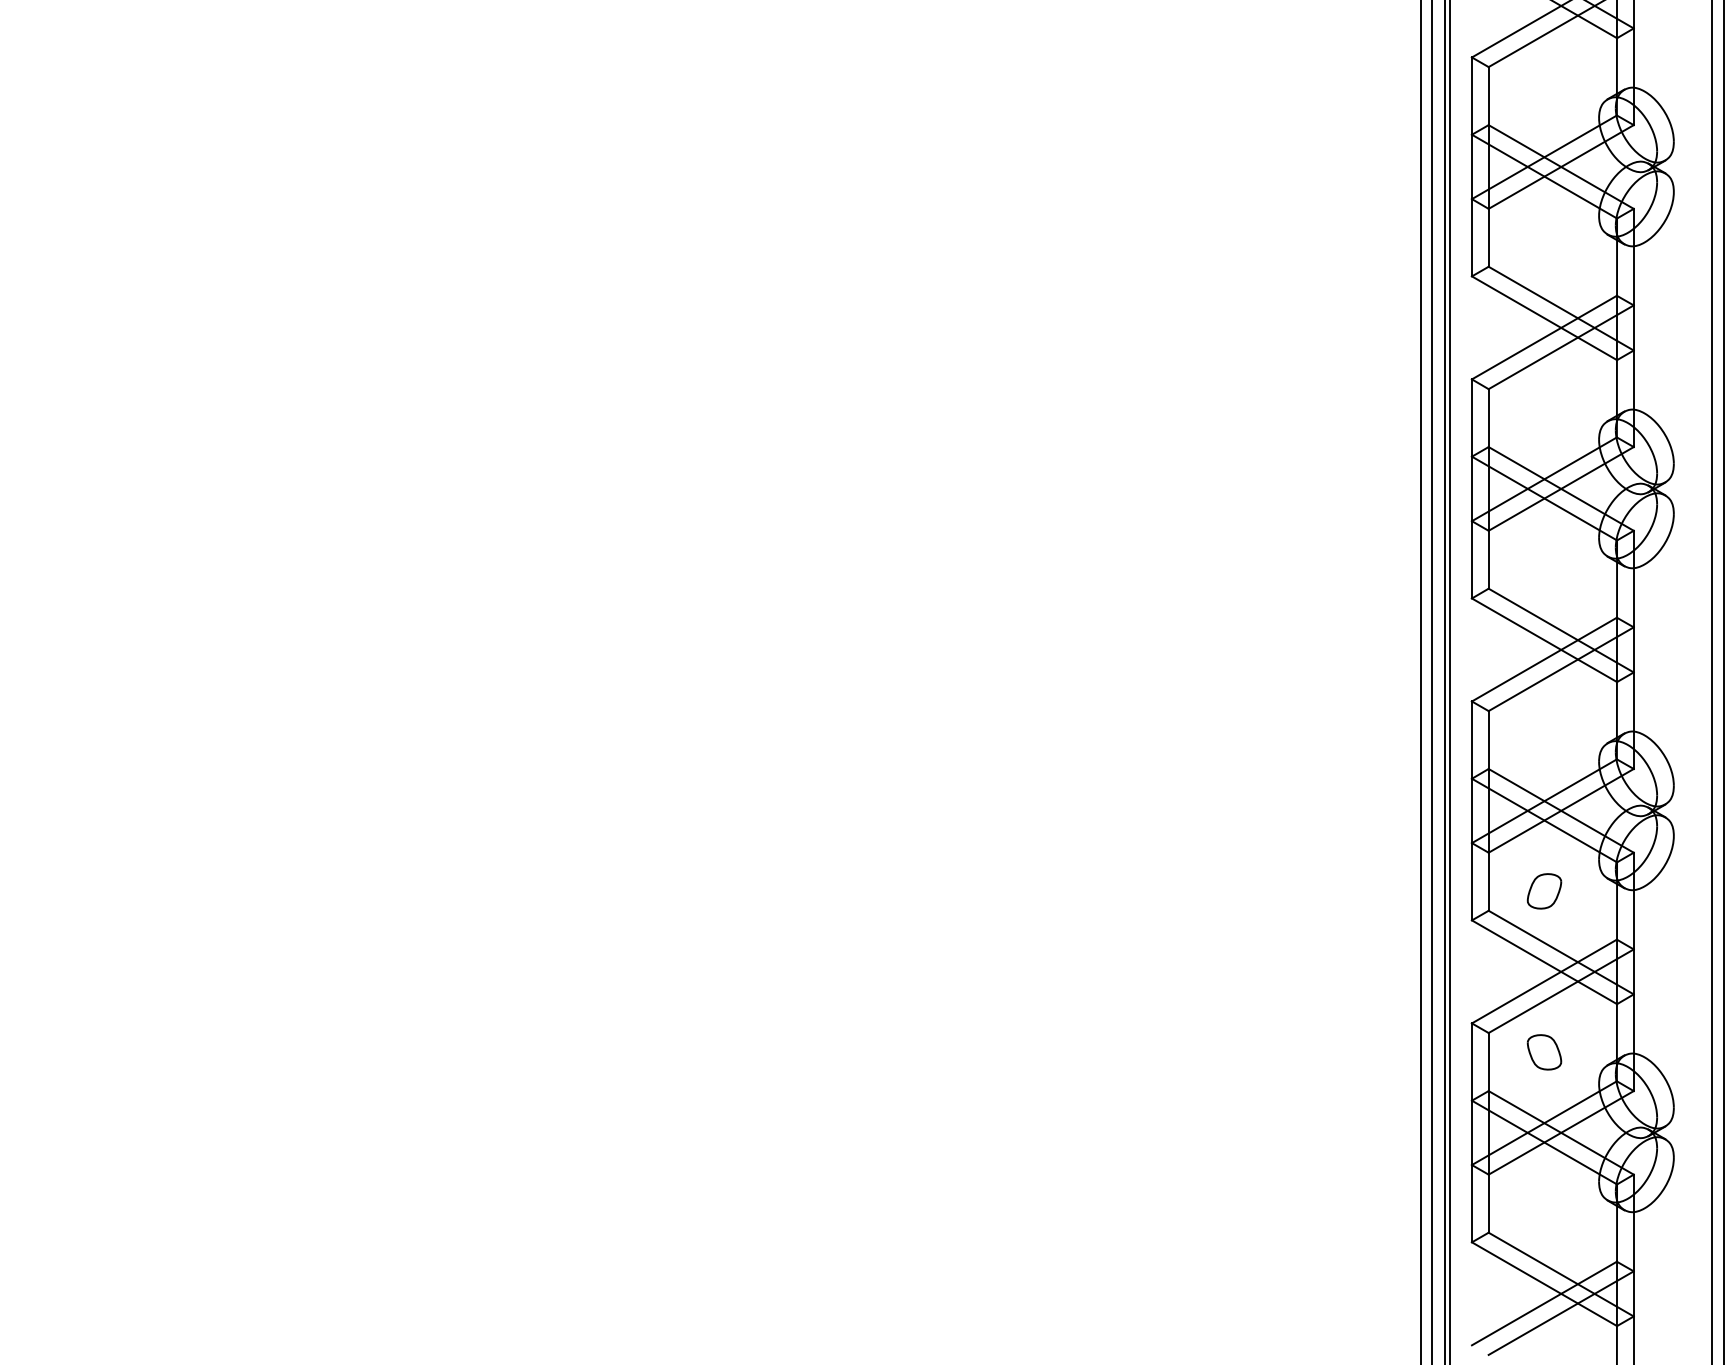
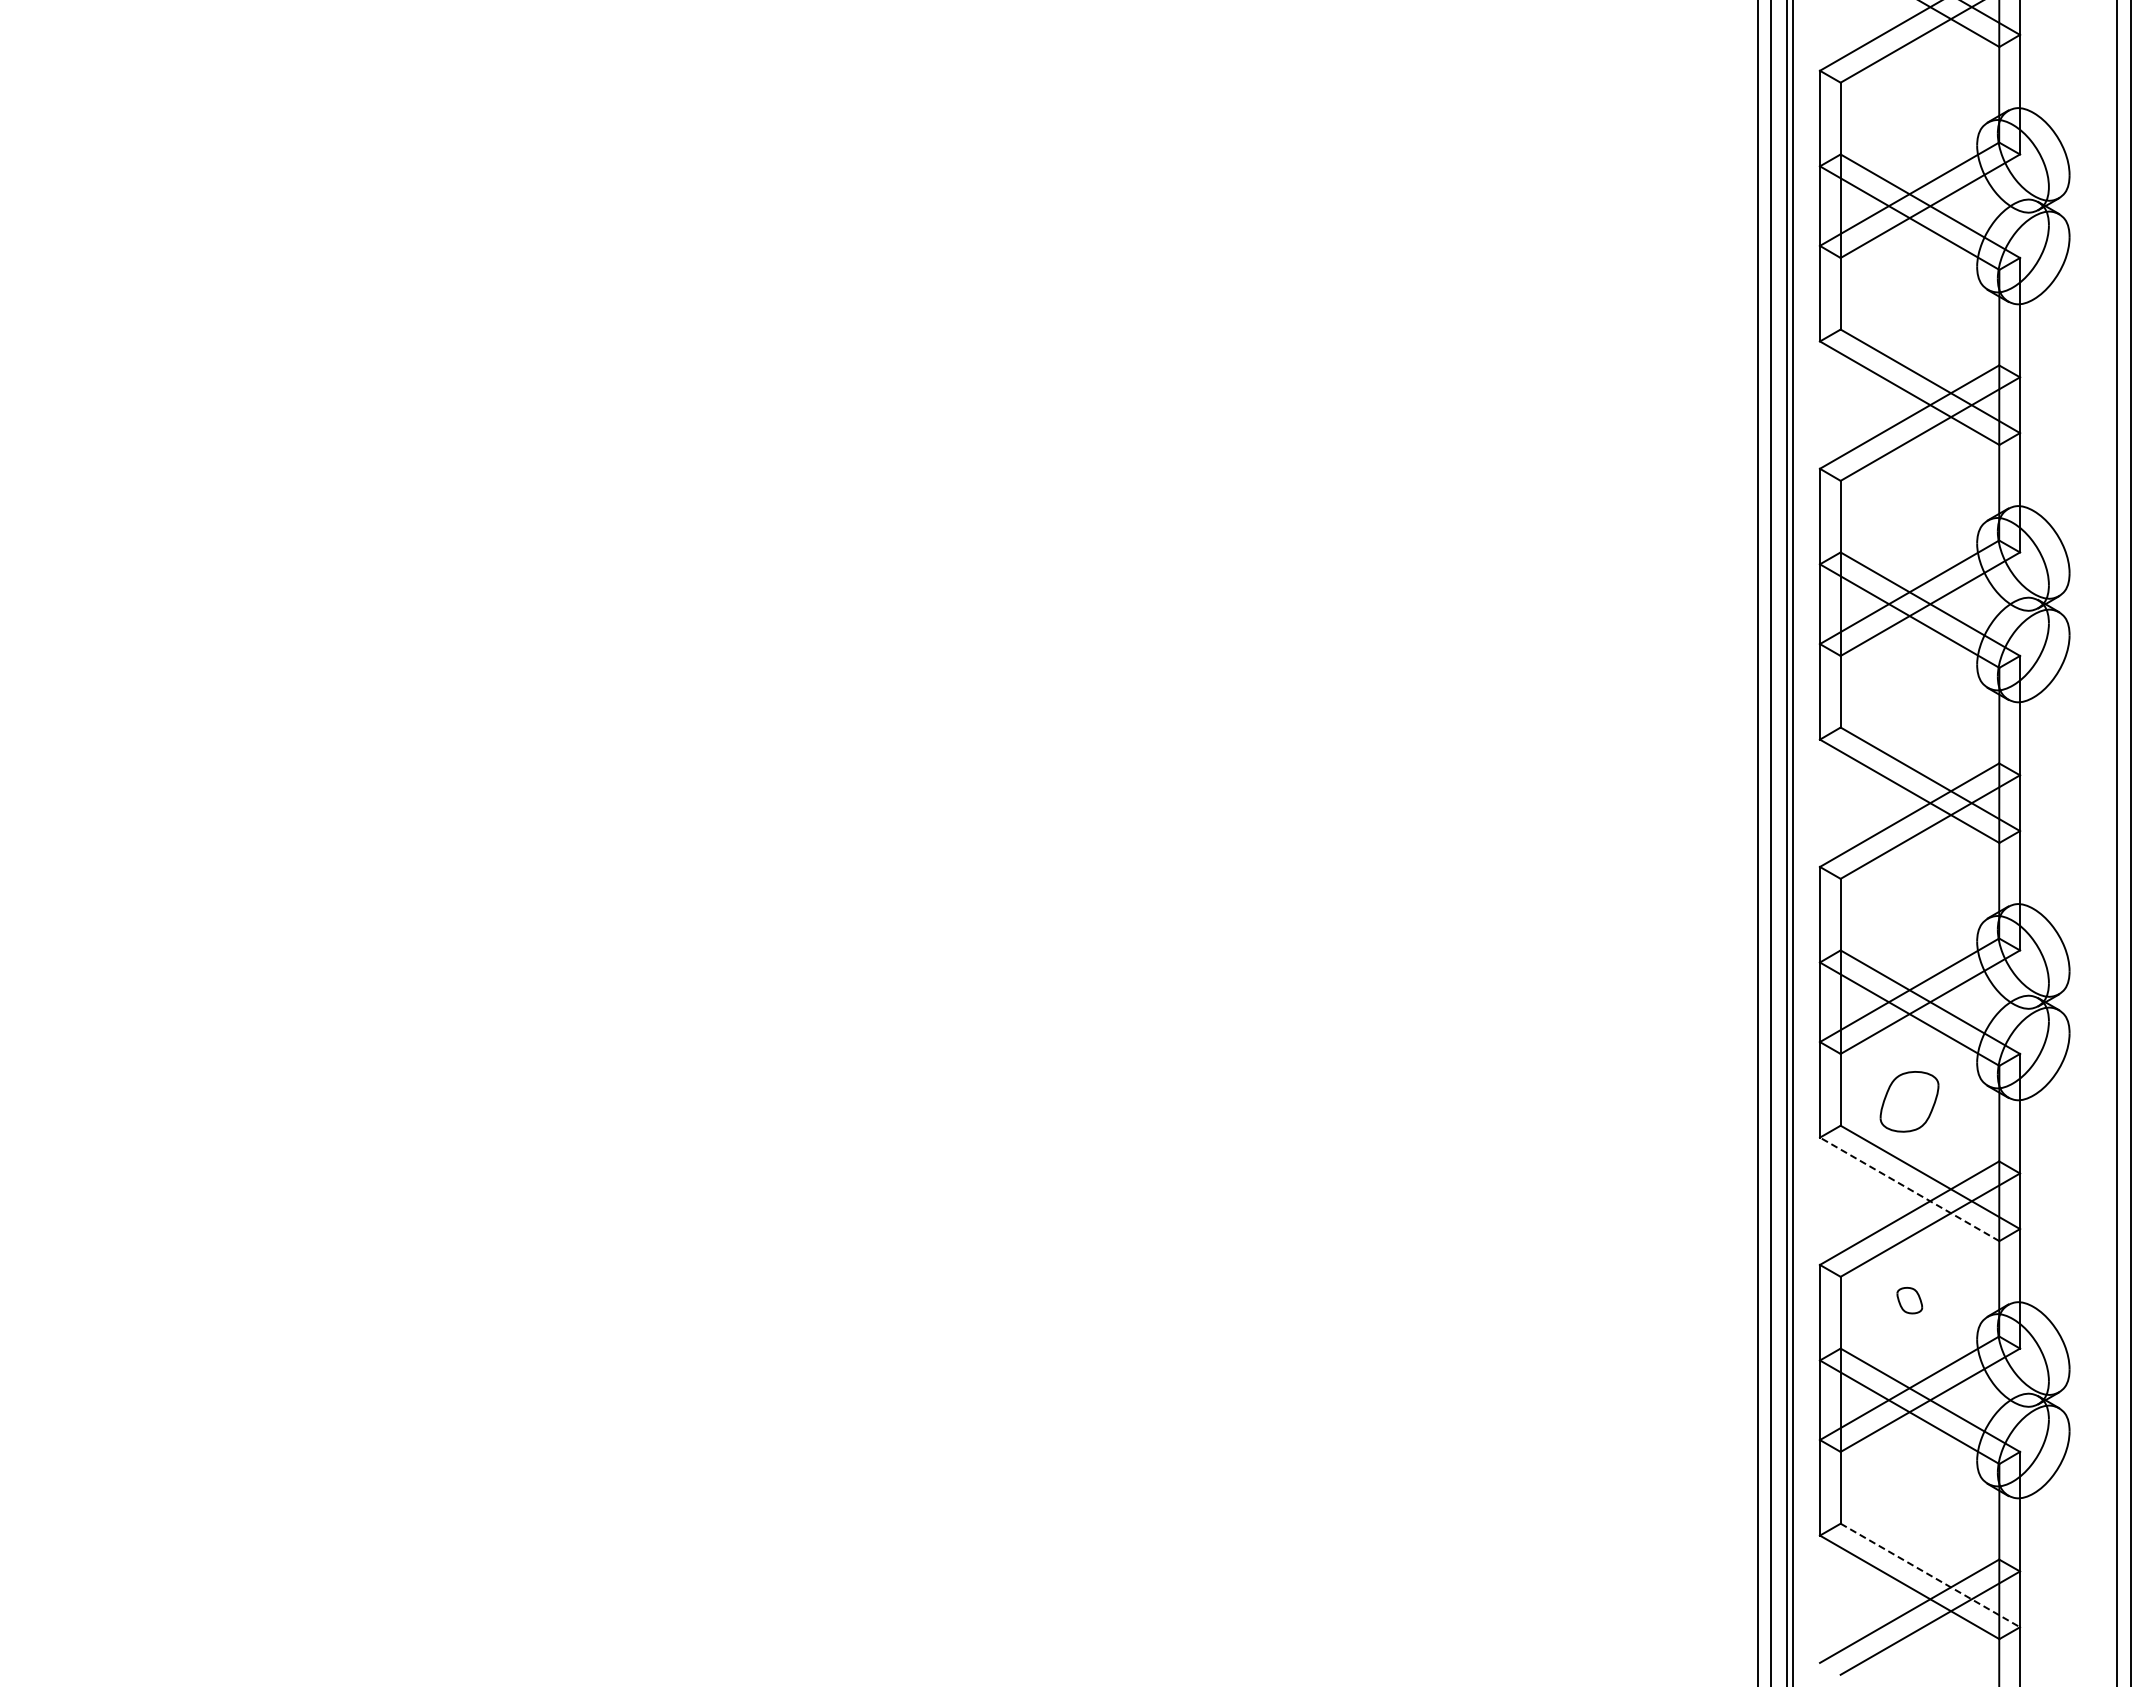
part: (1544, 891) -> (1909, 1101), size x1.4
line: (1544, 962) -> (1909, 1189), solid -> dashed
part: (1544, 1052) -> (1909, 1300), size x0.6
line: (1561, 1274) -> (1930, 1575), solid -> dashed

